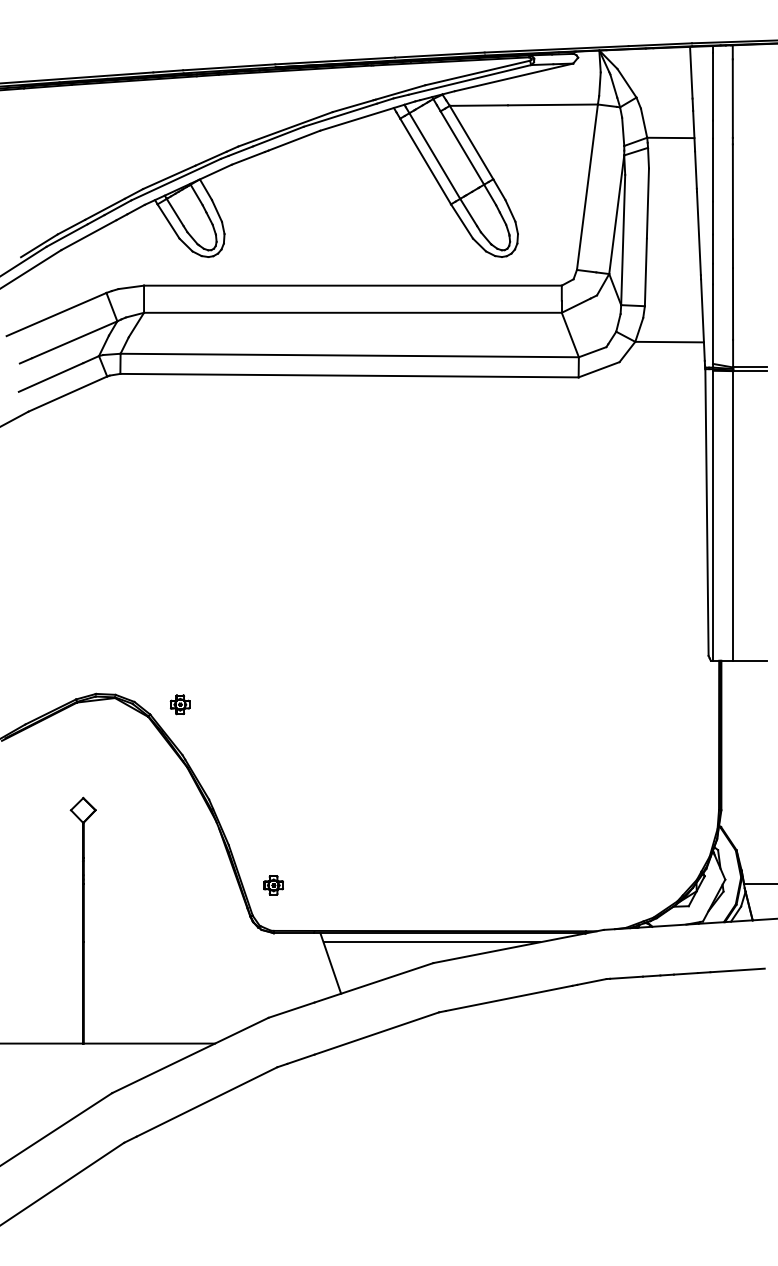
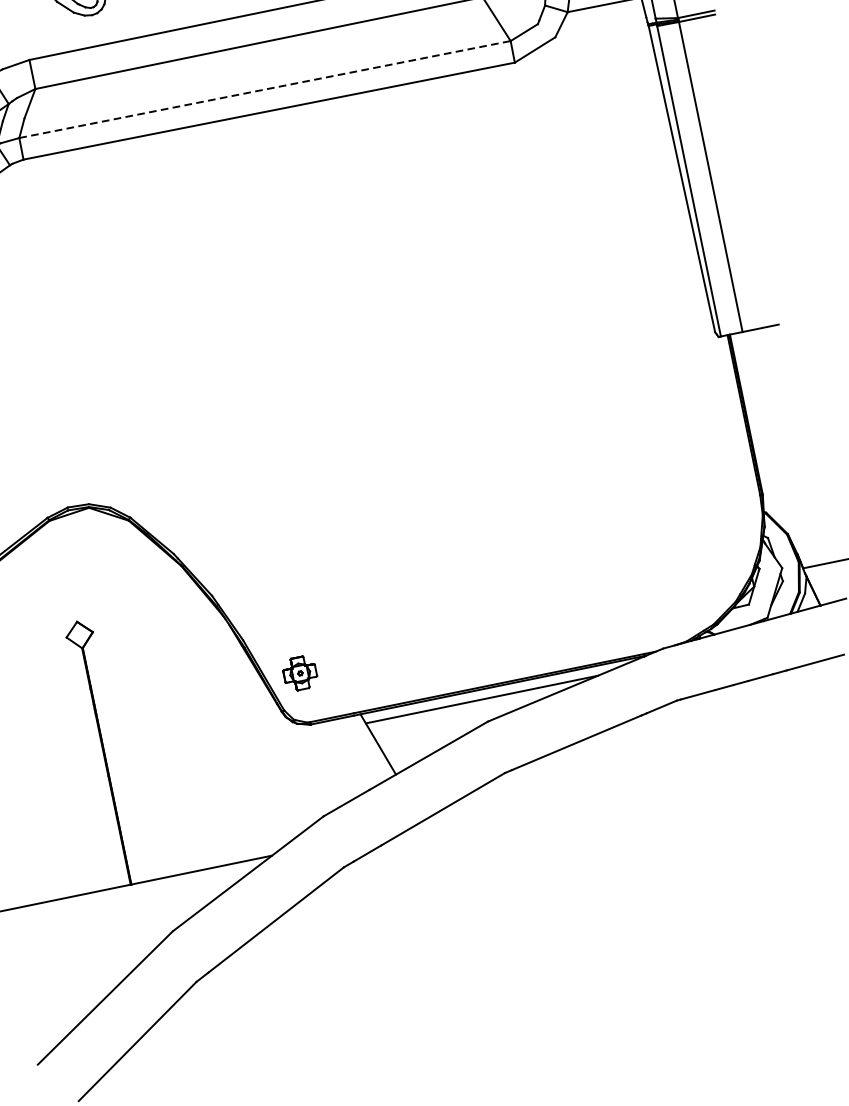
line: (350, 355) -> (265, 89), solid -> dashed
part: (179, 704) -> (159, 500), removed
part: (273, 885) -> (299, 673), size x1.6

